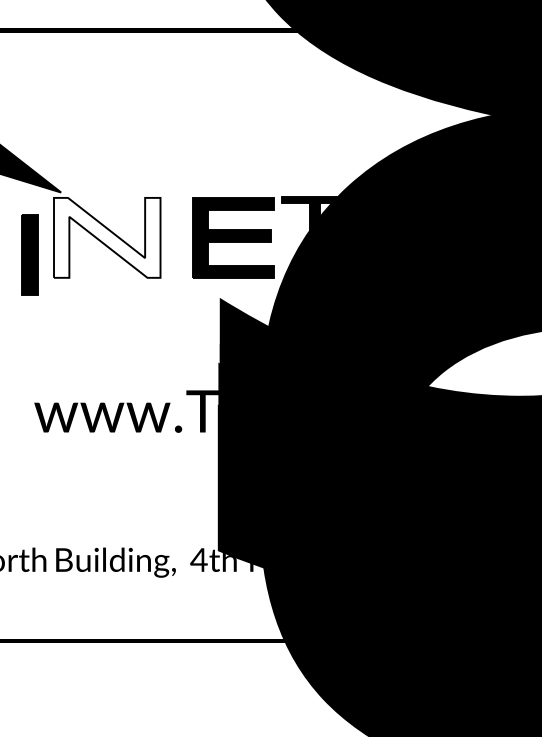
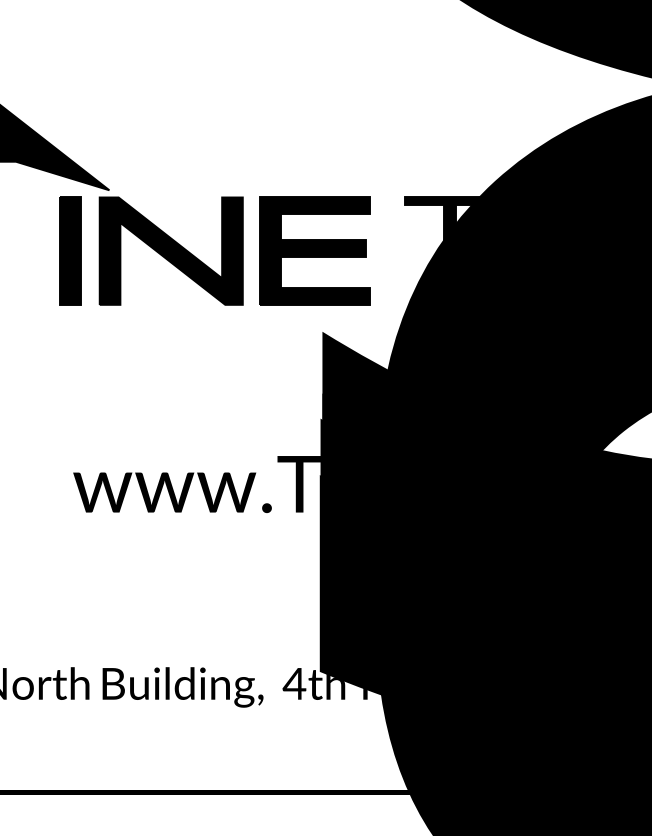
fill: (107, 237) -> (171, 250), added
part: (233, 237) -> (315, 250), moved
part: (29, 254) -> (69, 250), moved

